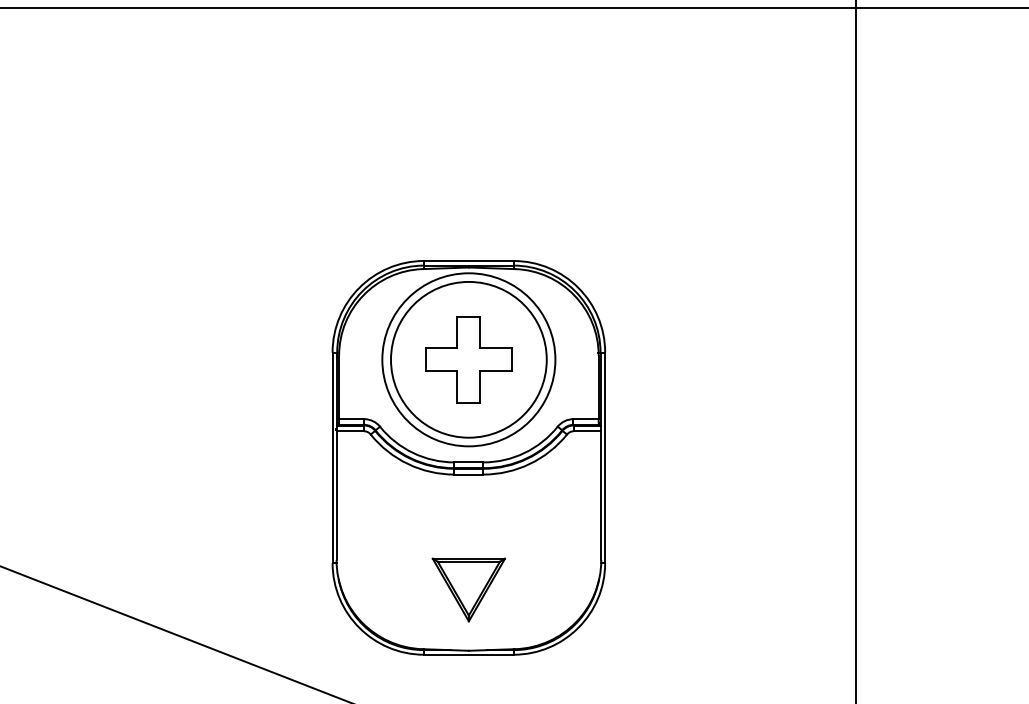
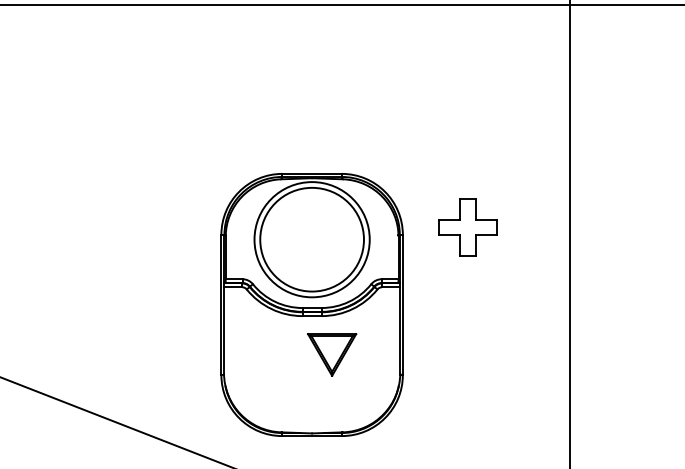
part: (467, 359) -> (467, 227), moved
part: (469, 589) -> (332, 354), moved

